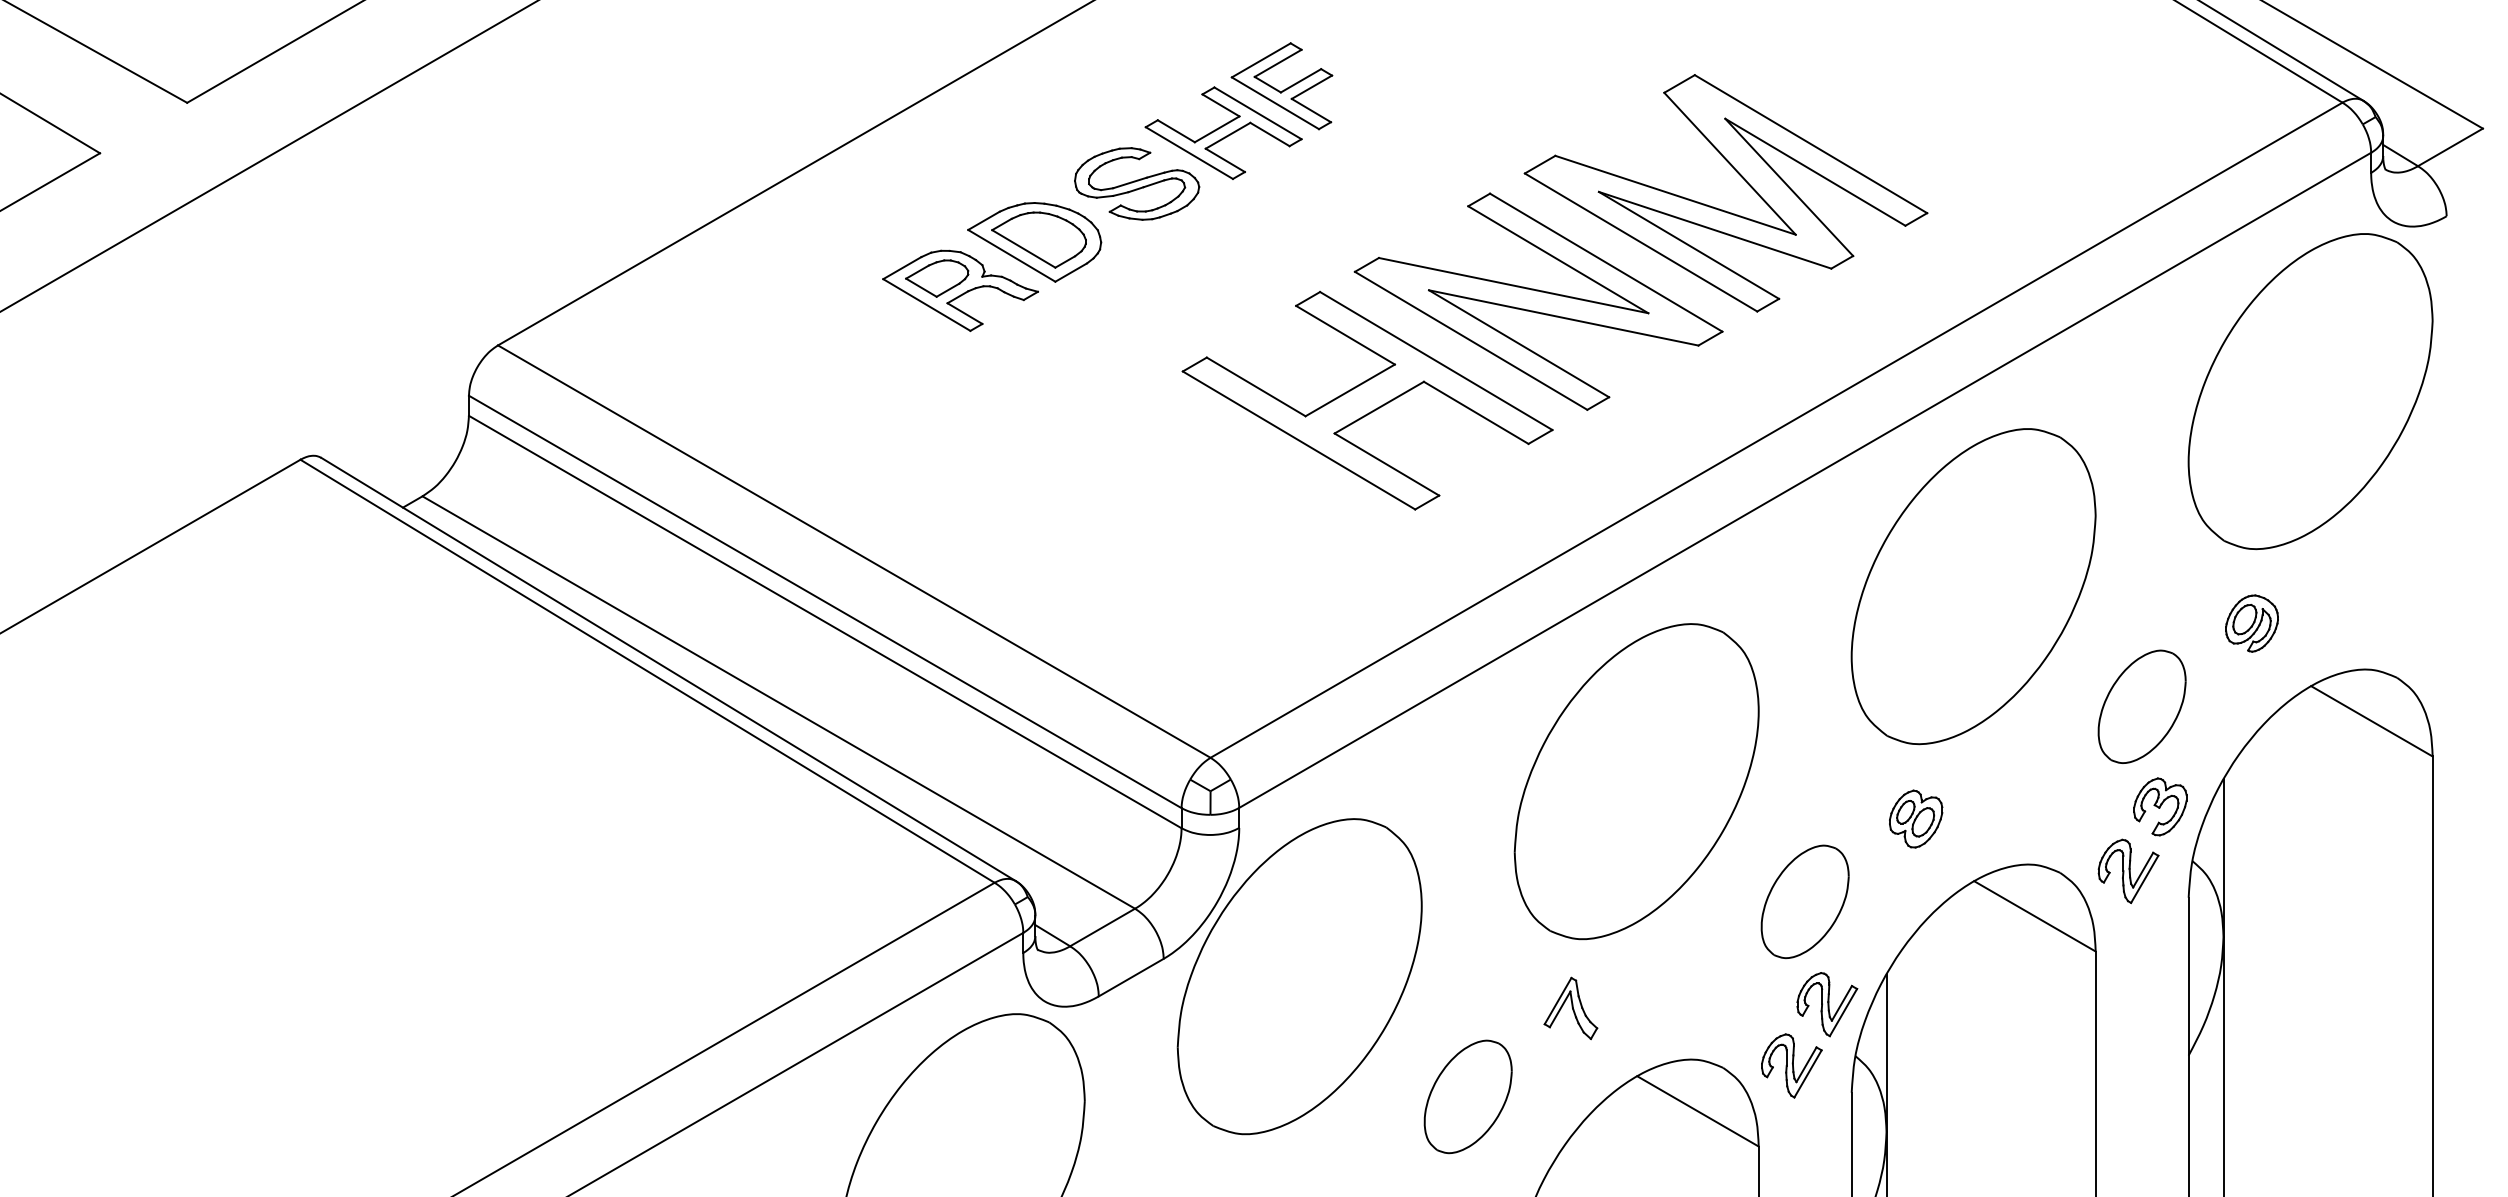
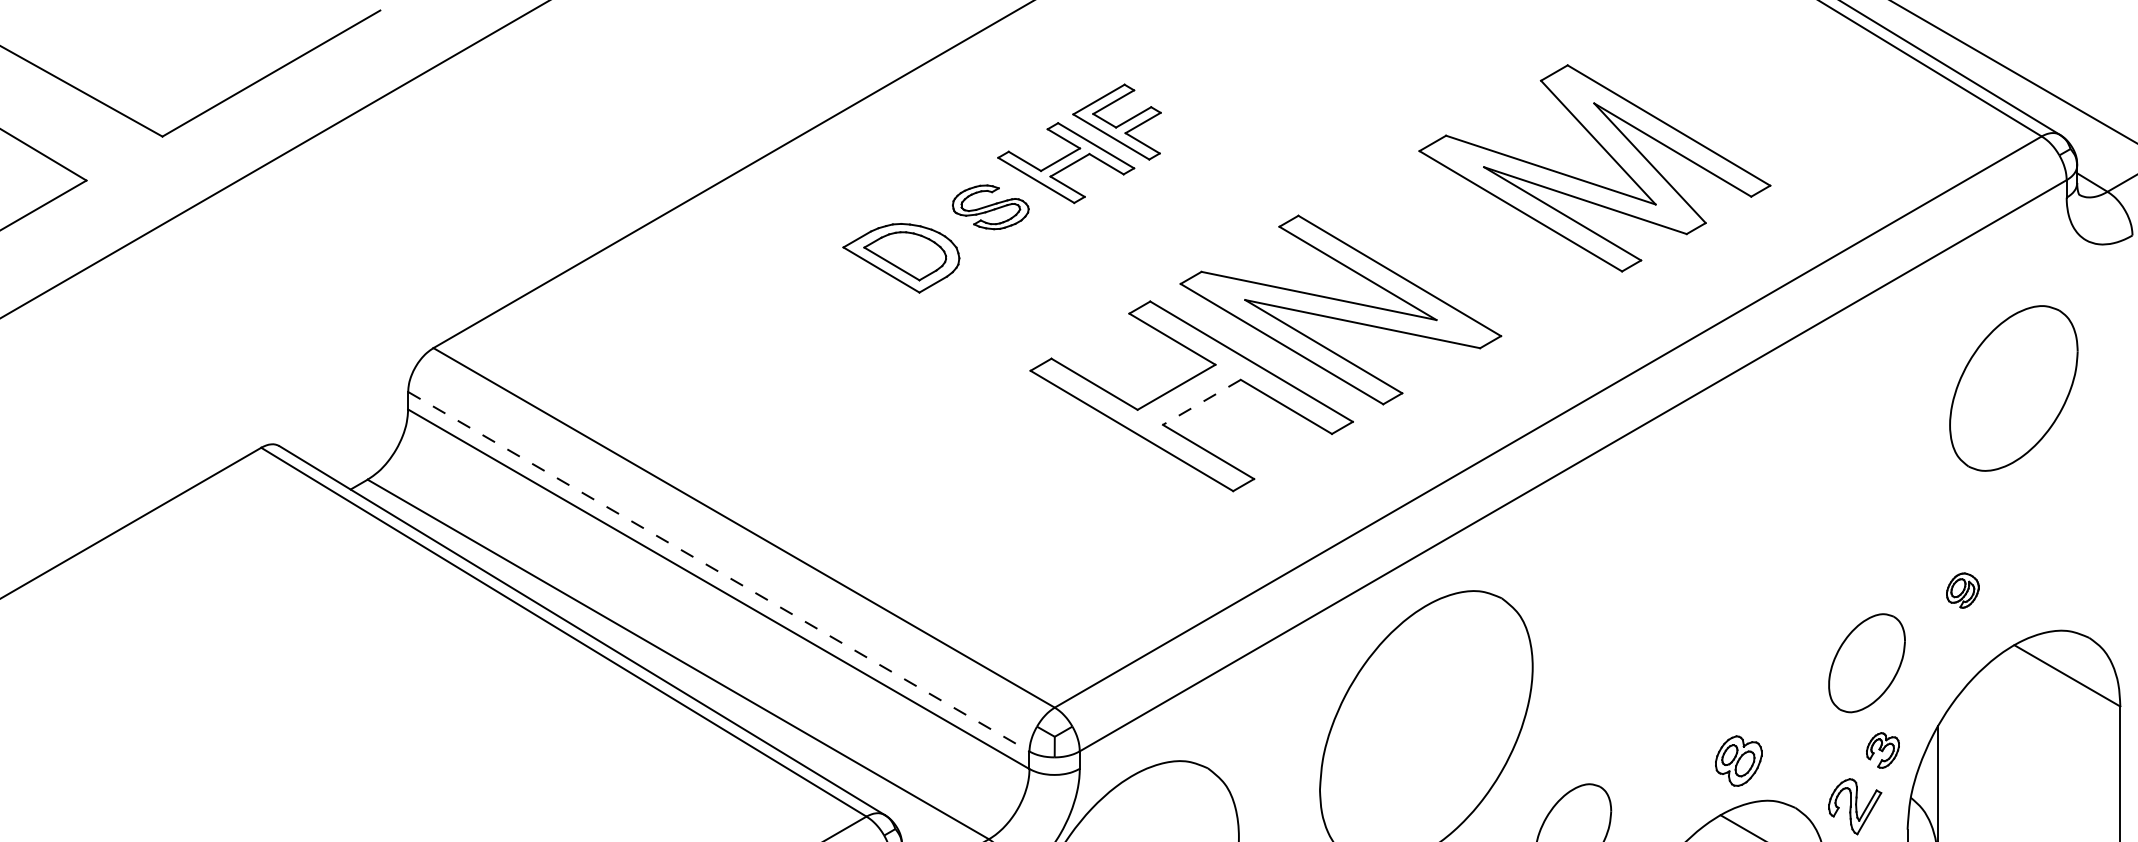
part: (1137, 183) -> (991, 206), size x0.7
part: (1719, 208) -> (1589, 181), moved
part: (960, 290) -> (836, 300), removed
part: (2310, 391) -> (2013, 388), size x0.6
line: (1379, 407) -> (1202, 402), solid -> dashed
part: (1973, 586) -> (1719, 558), removed
line: (825, 601) -> (719, 571), solid -> dashed
part: (2251, 623) -> (1962, 590), size x0.7
part: (2160, 806) -> (1883, 750), size x0.7
part: (1916, 818) -> (1739, 760), moved

